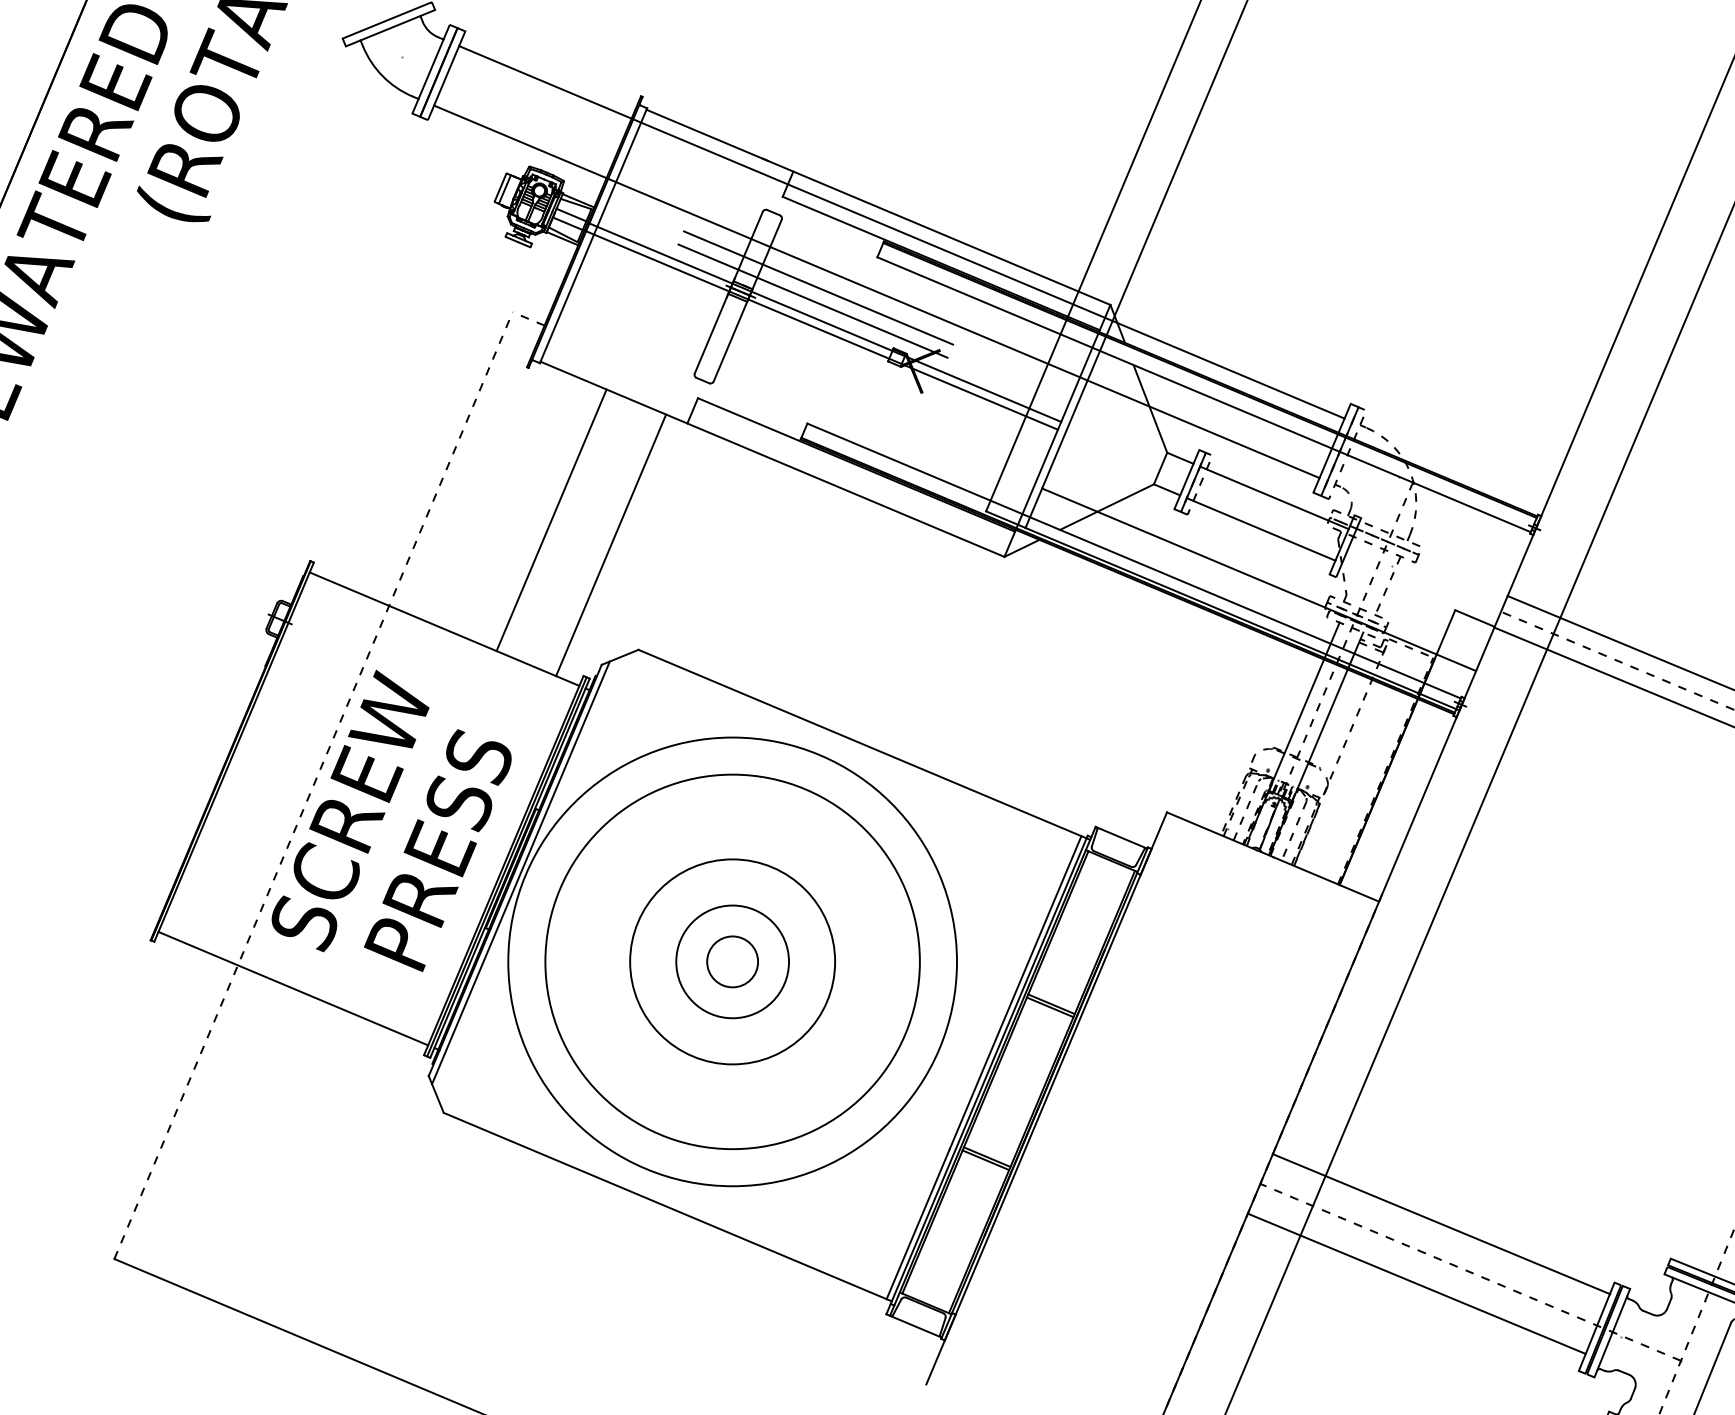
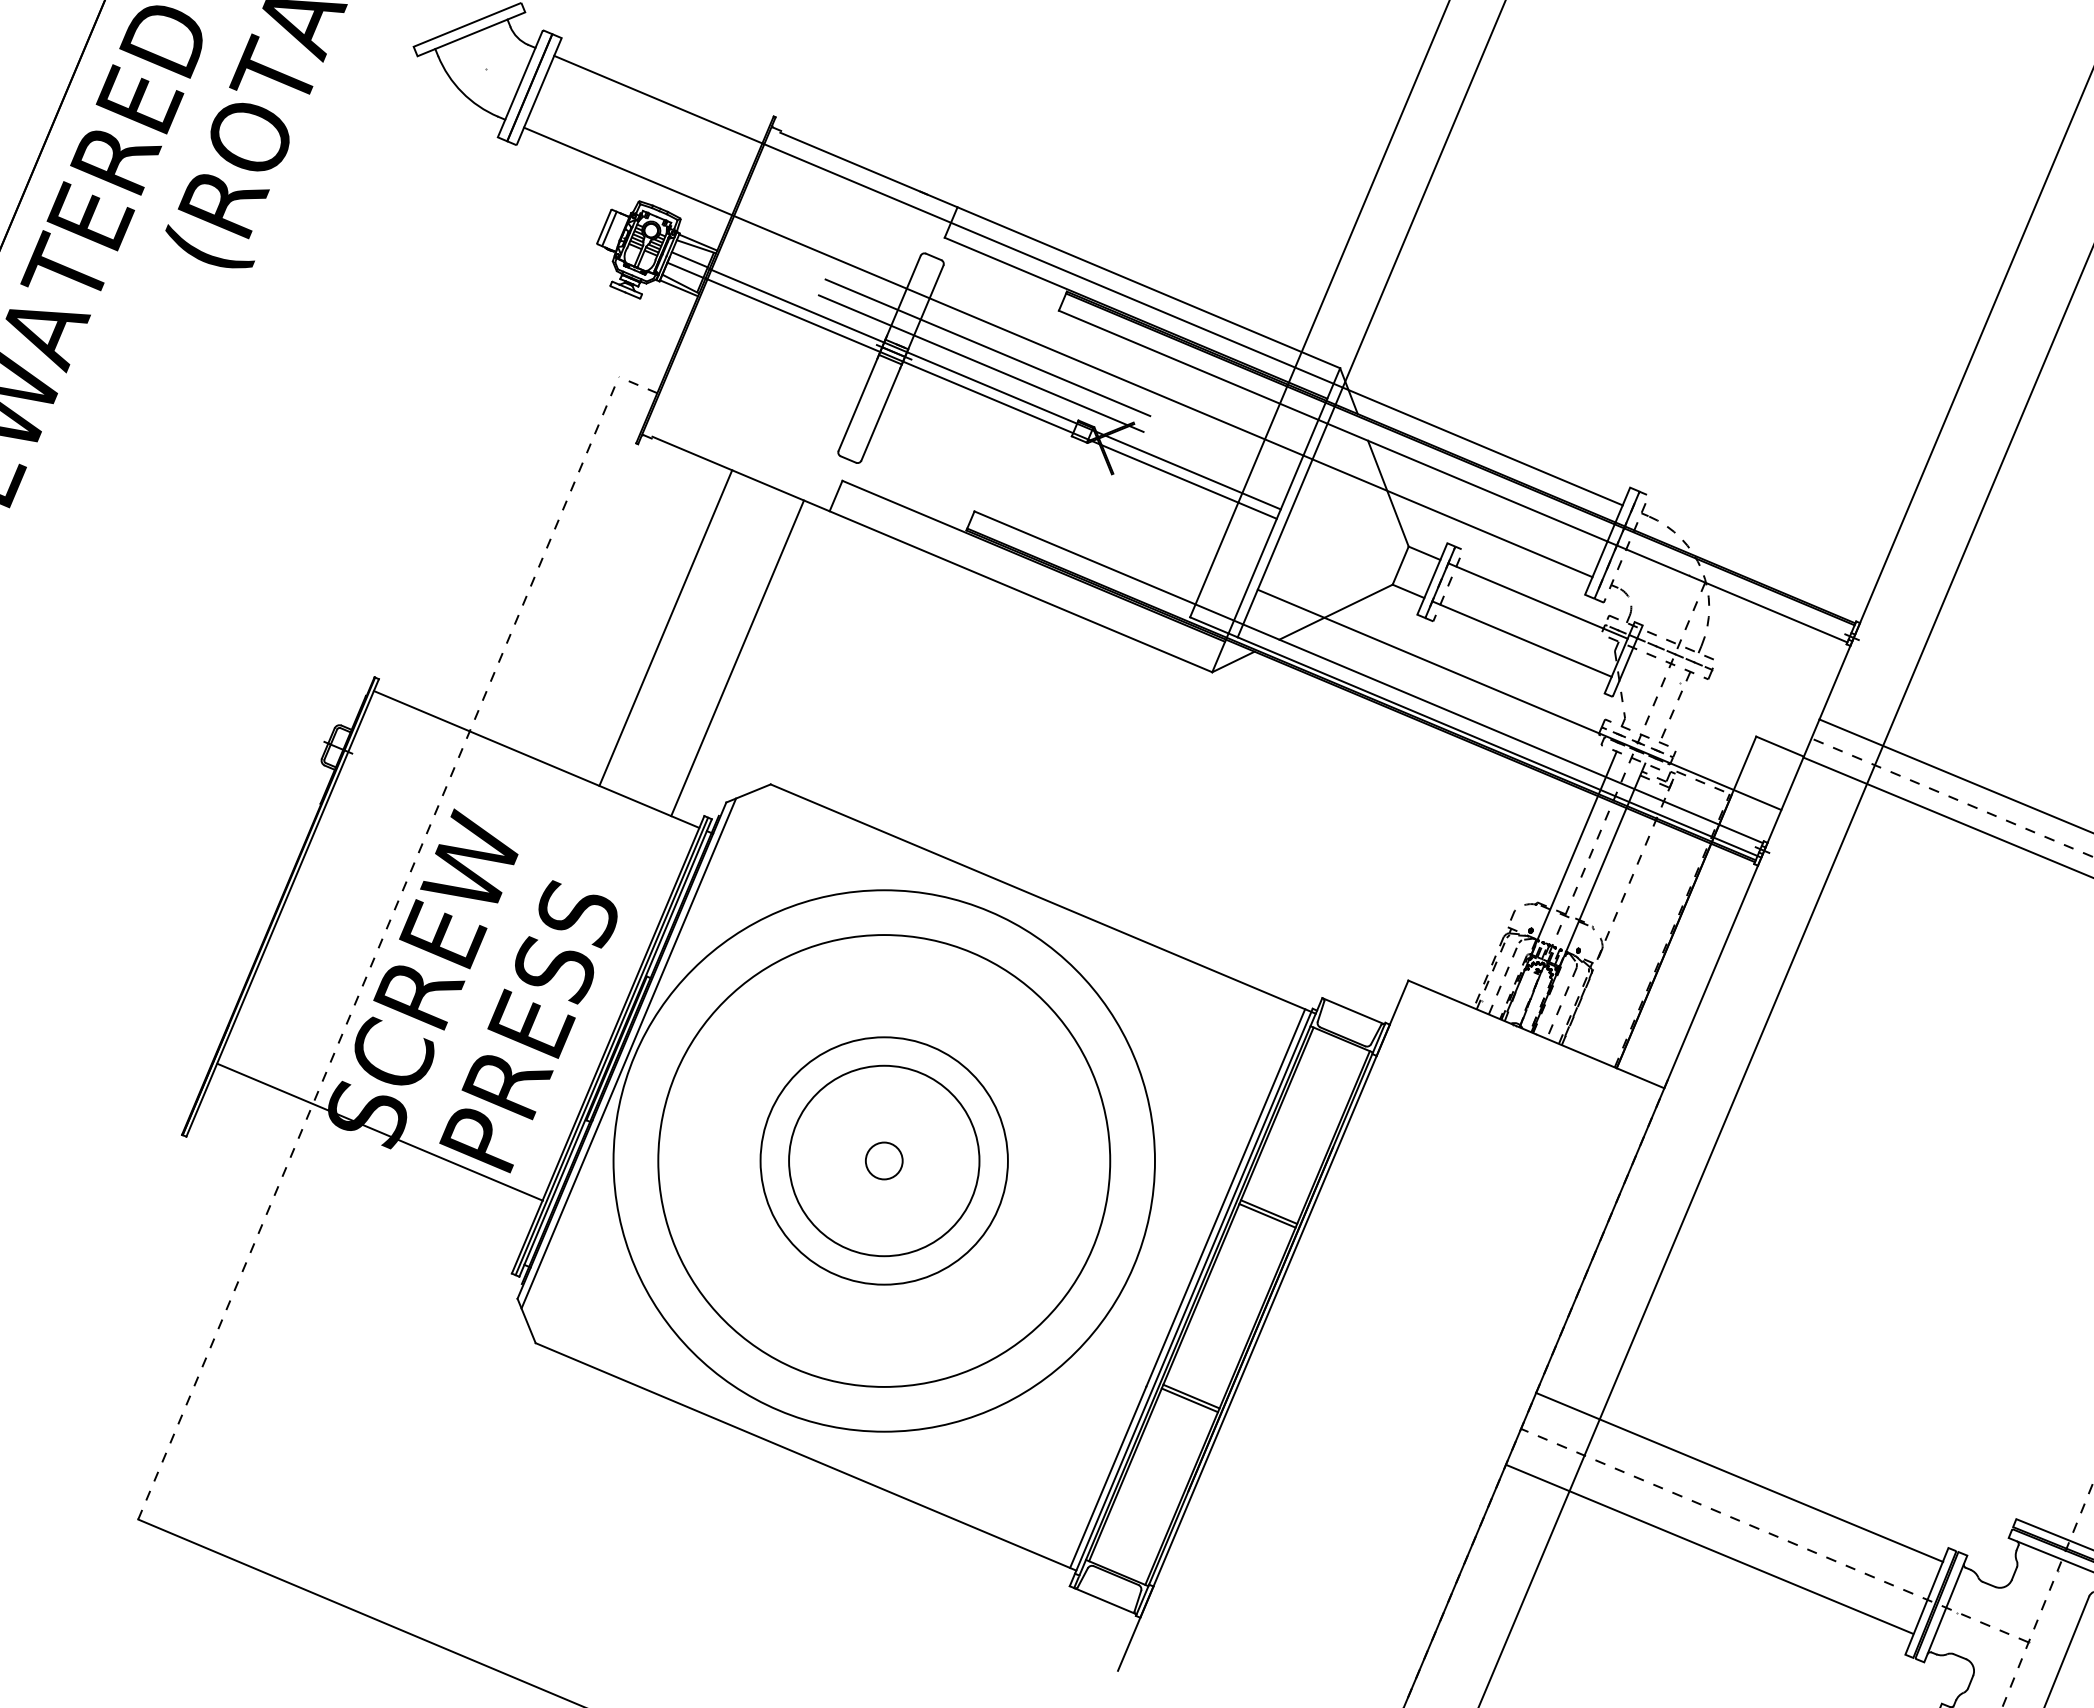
line: (593, 235) -> (716, 284), removed
circle: (732, 961) -> (883, 1160), size x0.6
circle: (732, 961) -> (884, 1160), size x1.4
line: (292, 988) -> (379, 1131), moved

